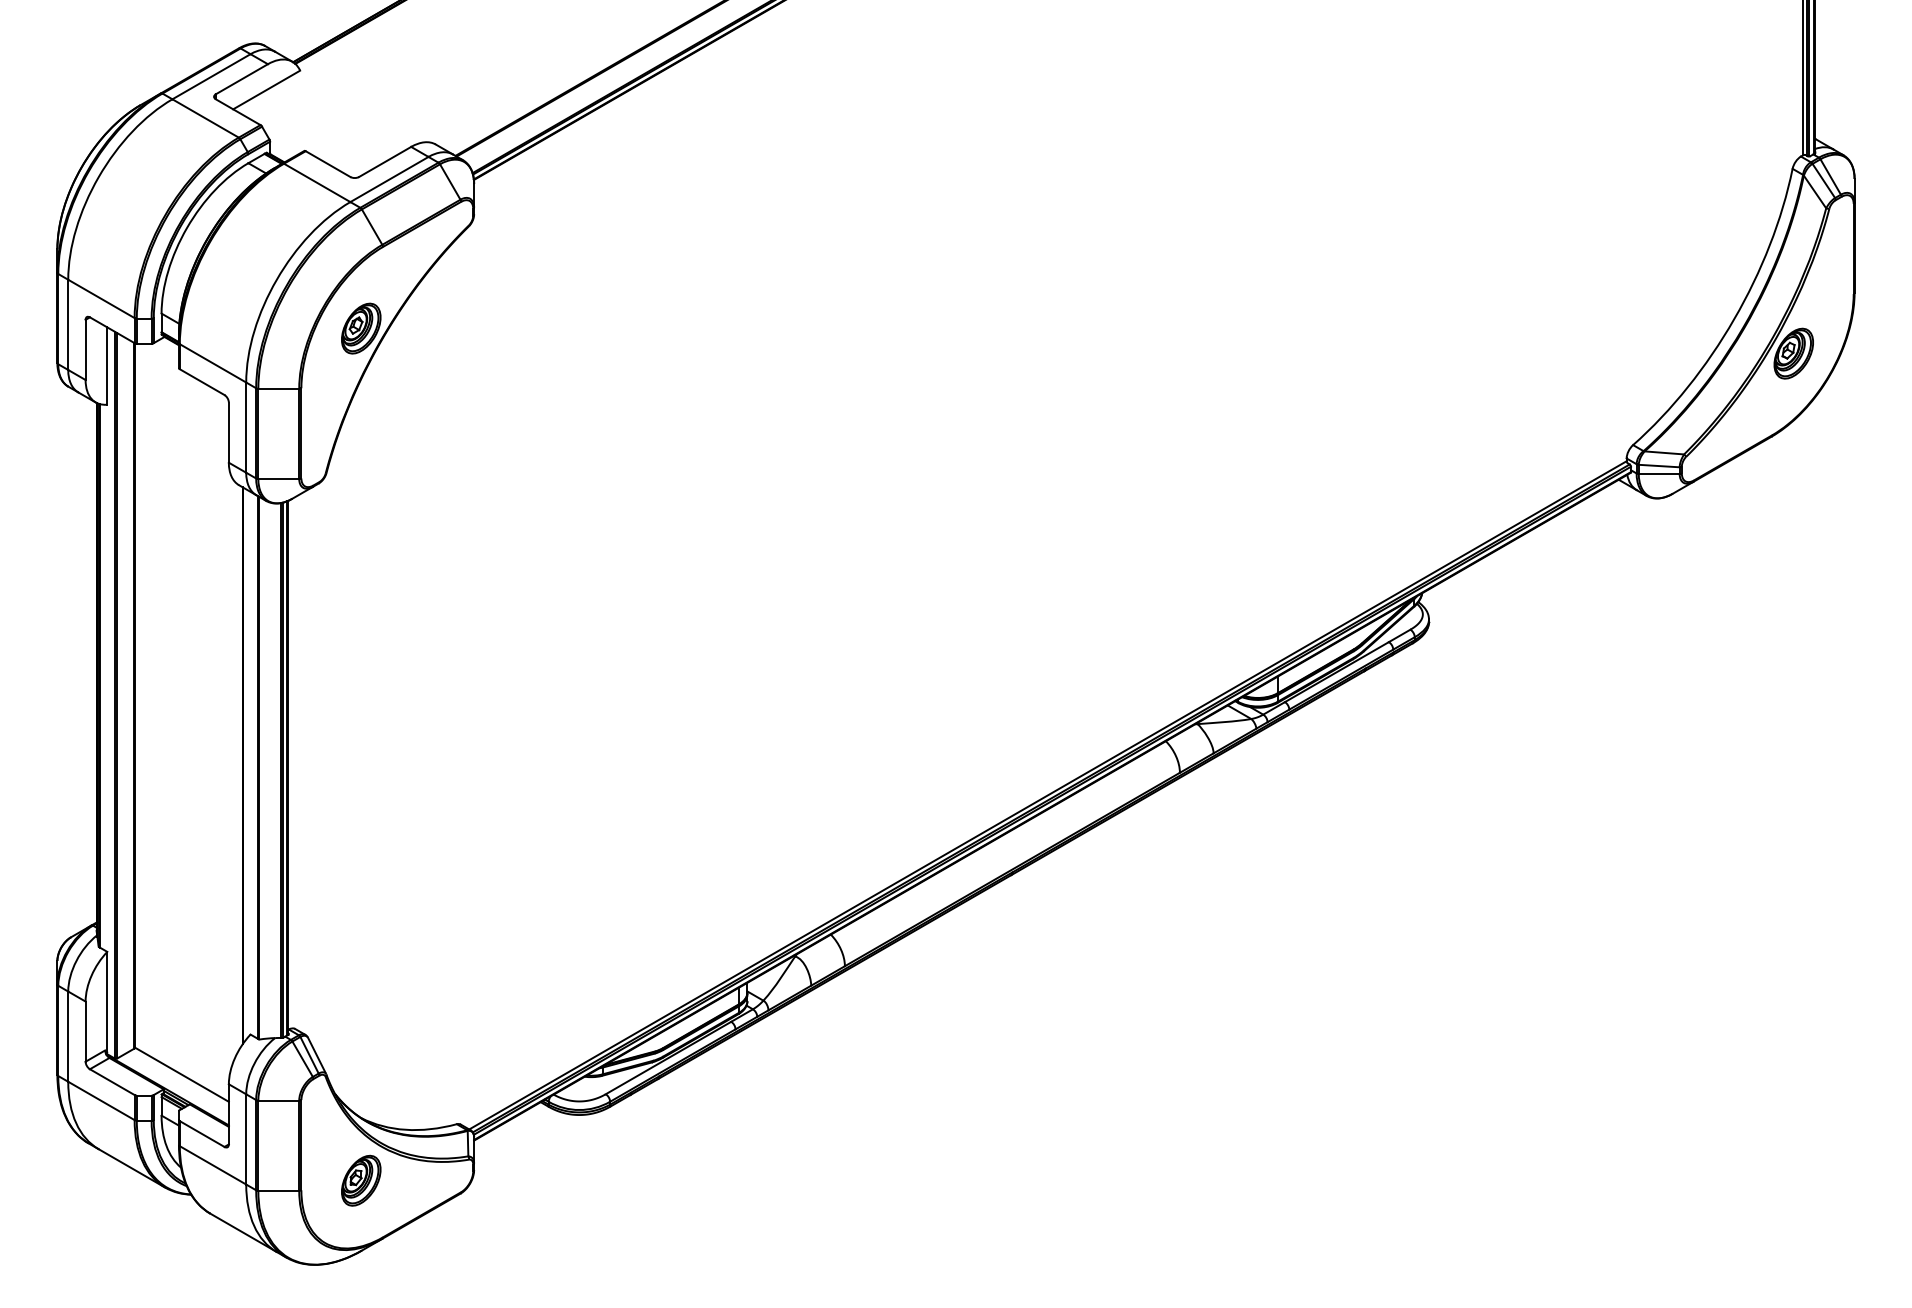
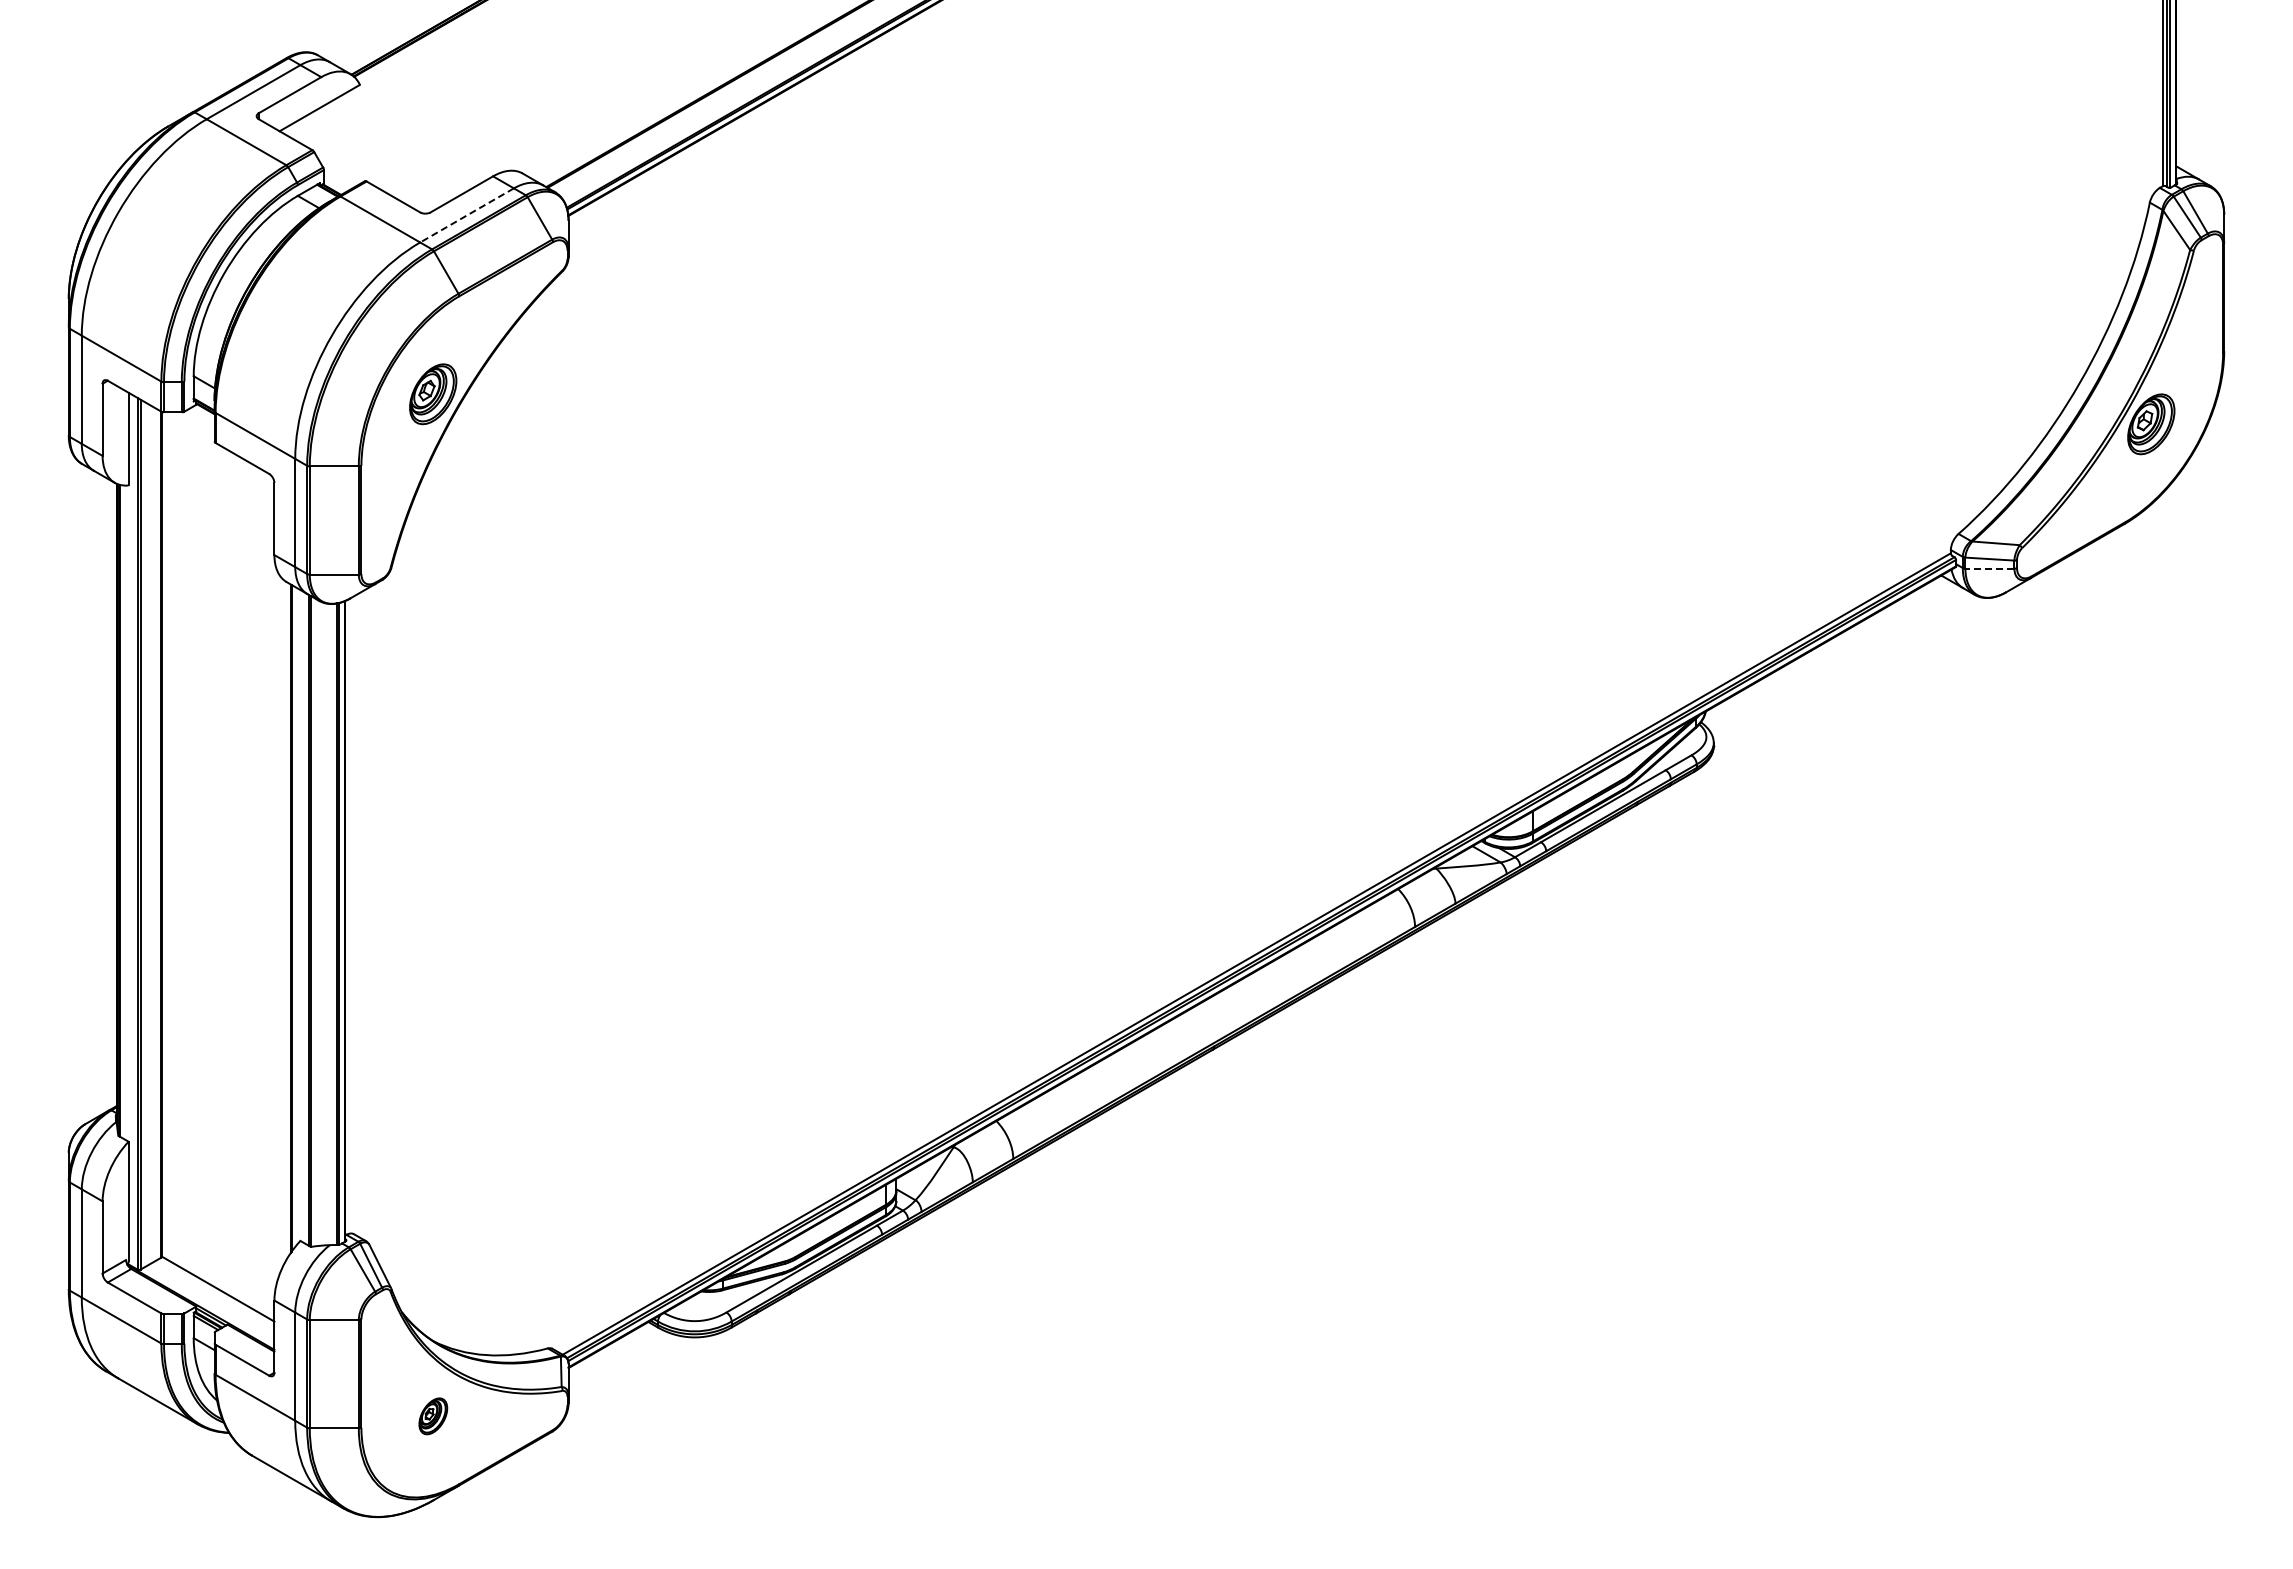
line: (389, 179) -> (466, 215), solid -> dashed
line: (1658, 473) -> (1989, 568), solid -> dashed
part: (361, 1180) -> (433, 1416), size x0.6

